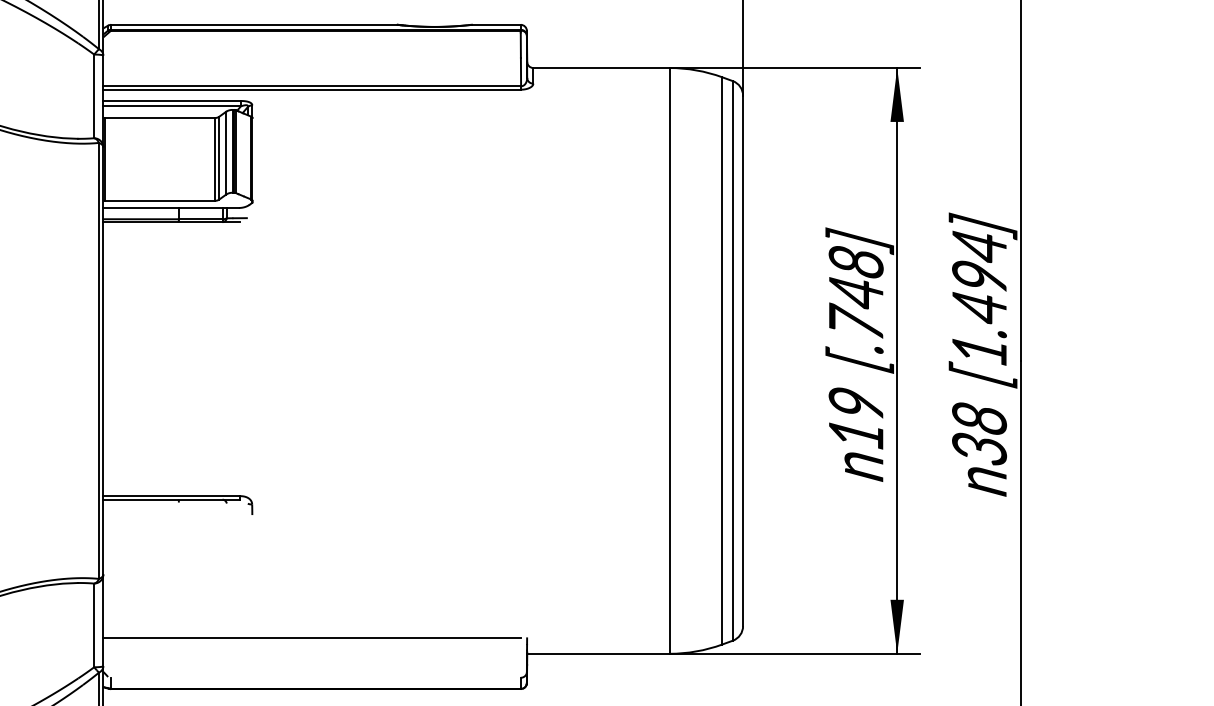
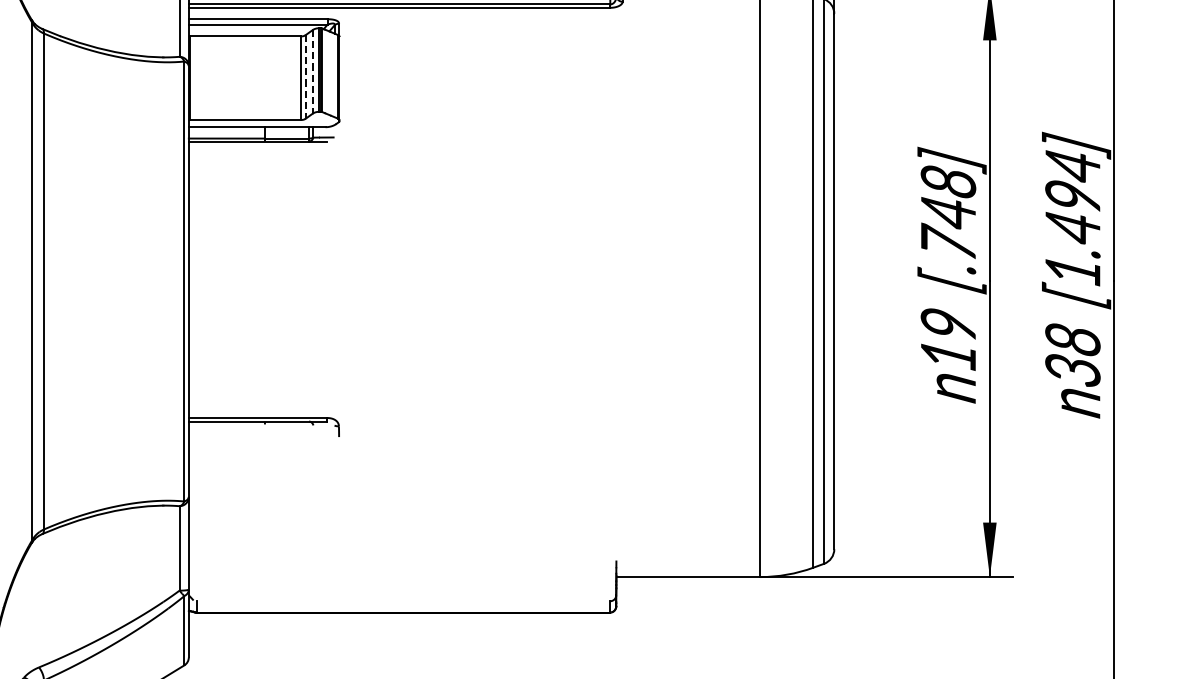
line: (226, 153) -> (313, 72), solid -> dashed
line: (219, 158) -> (305, 77), solid -> dashed
line: (311, 638) -> (398, 561), removed

